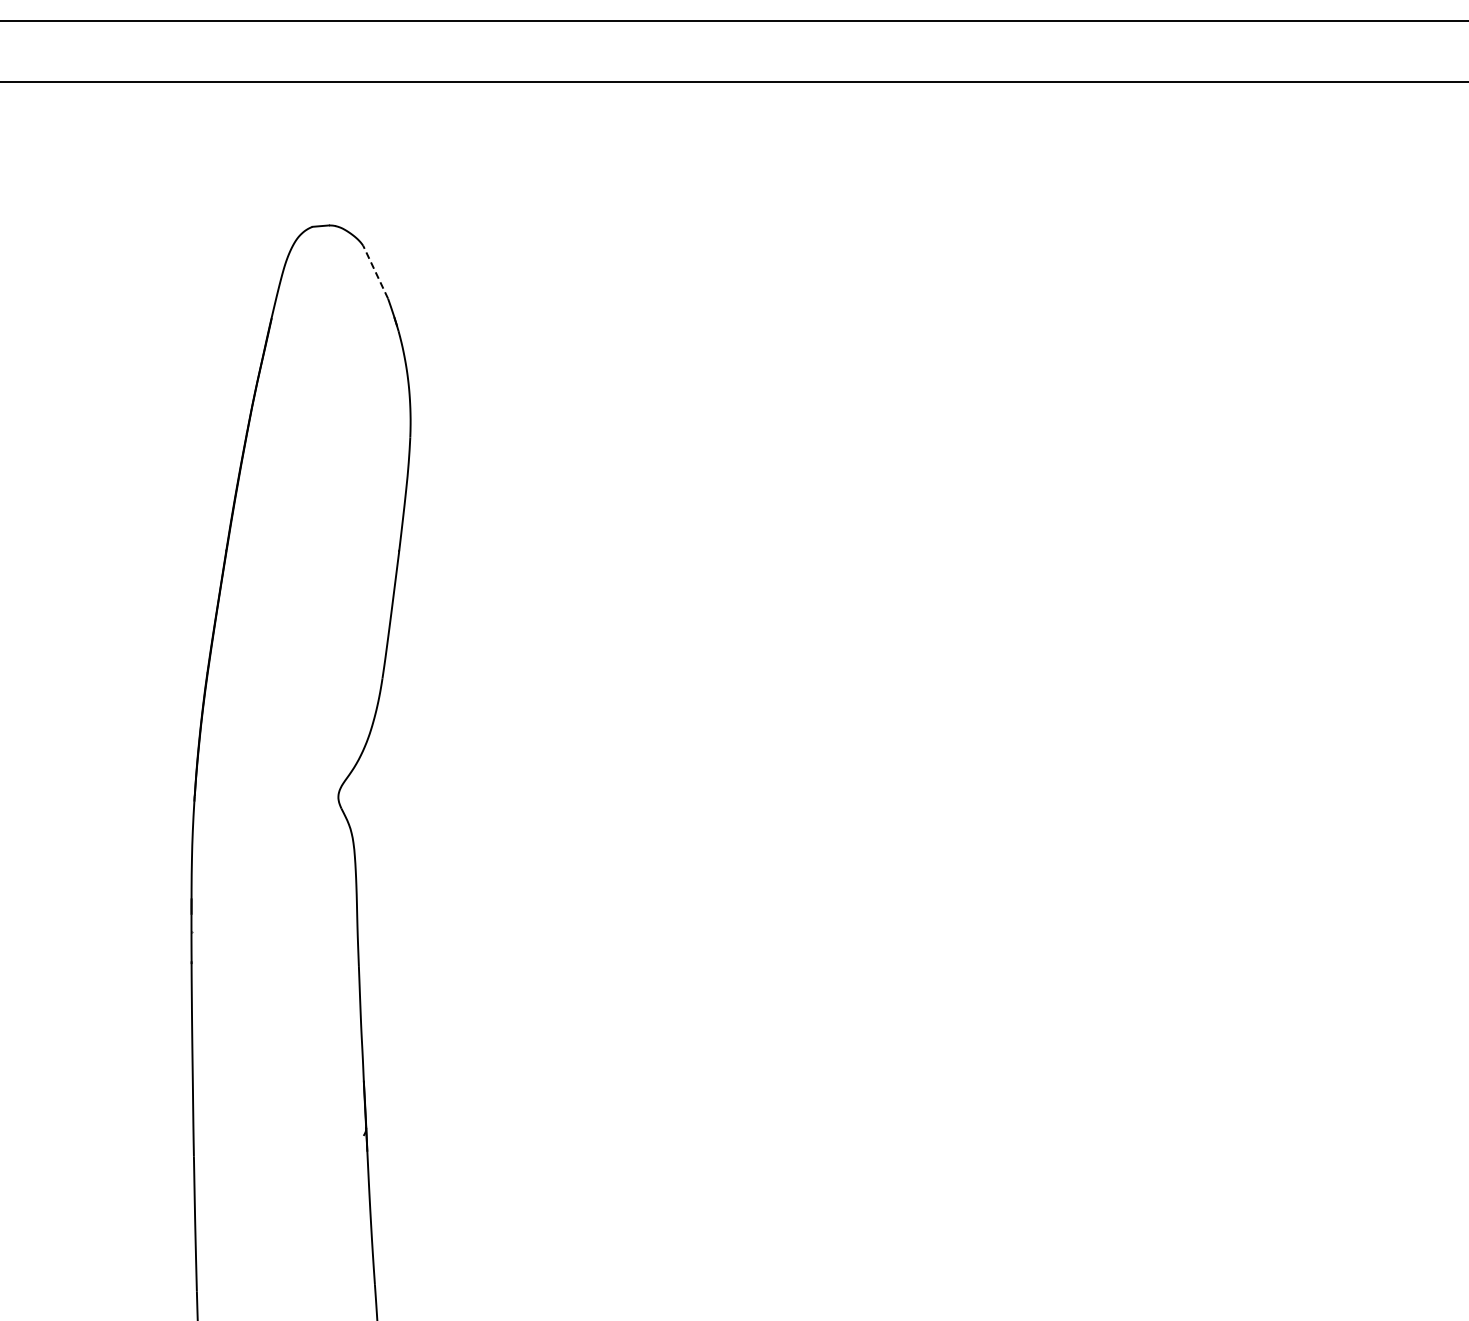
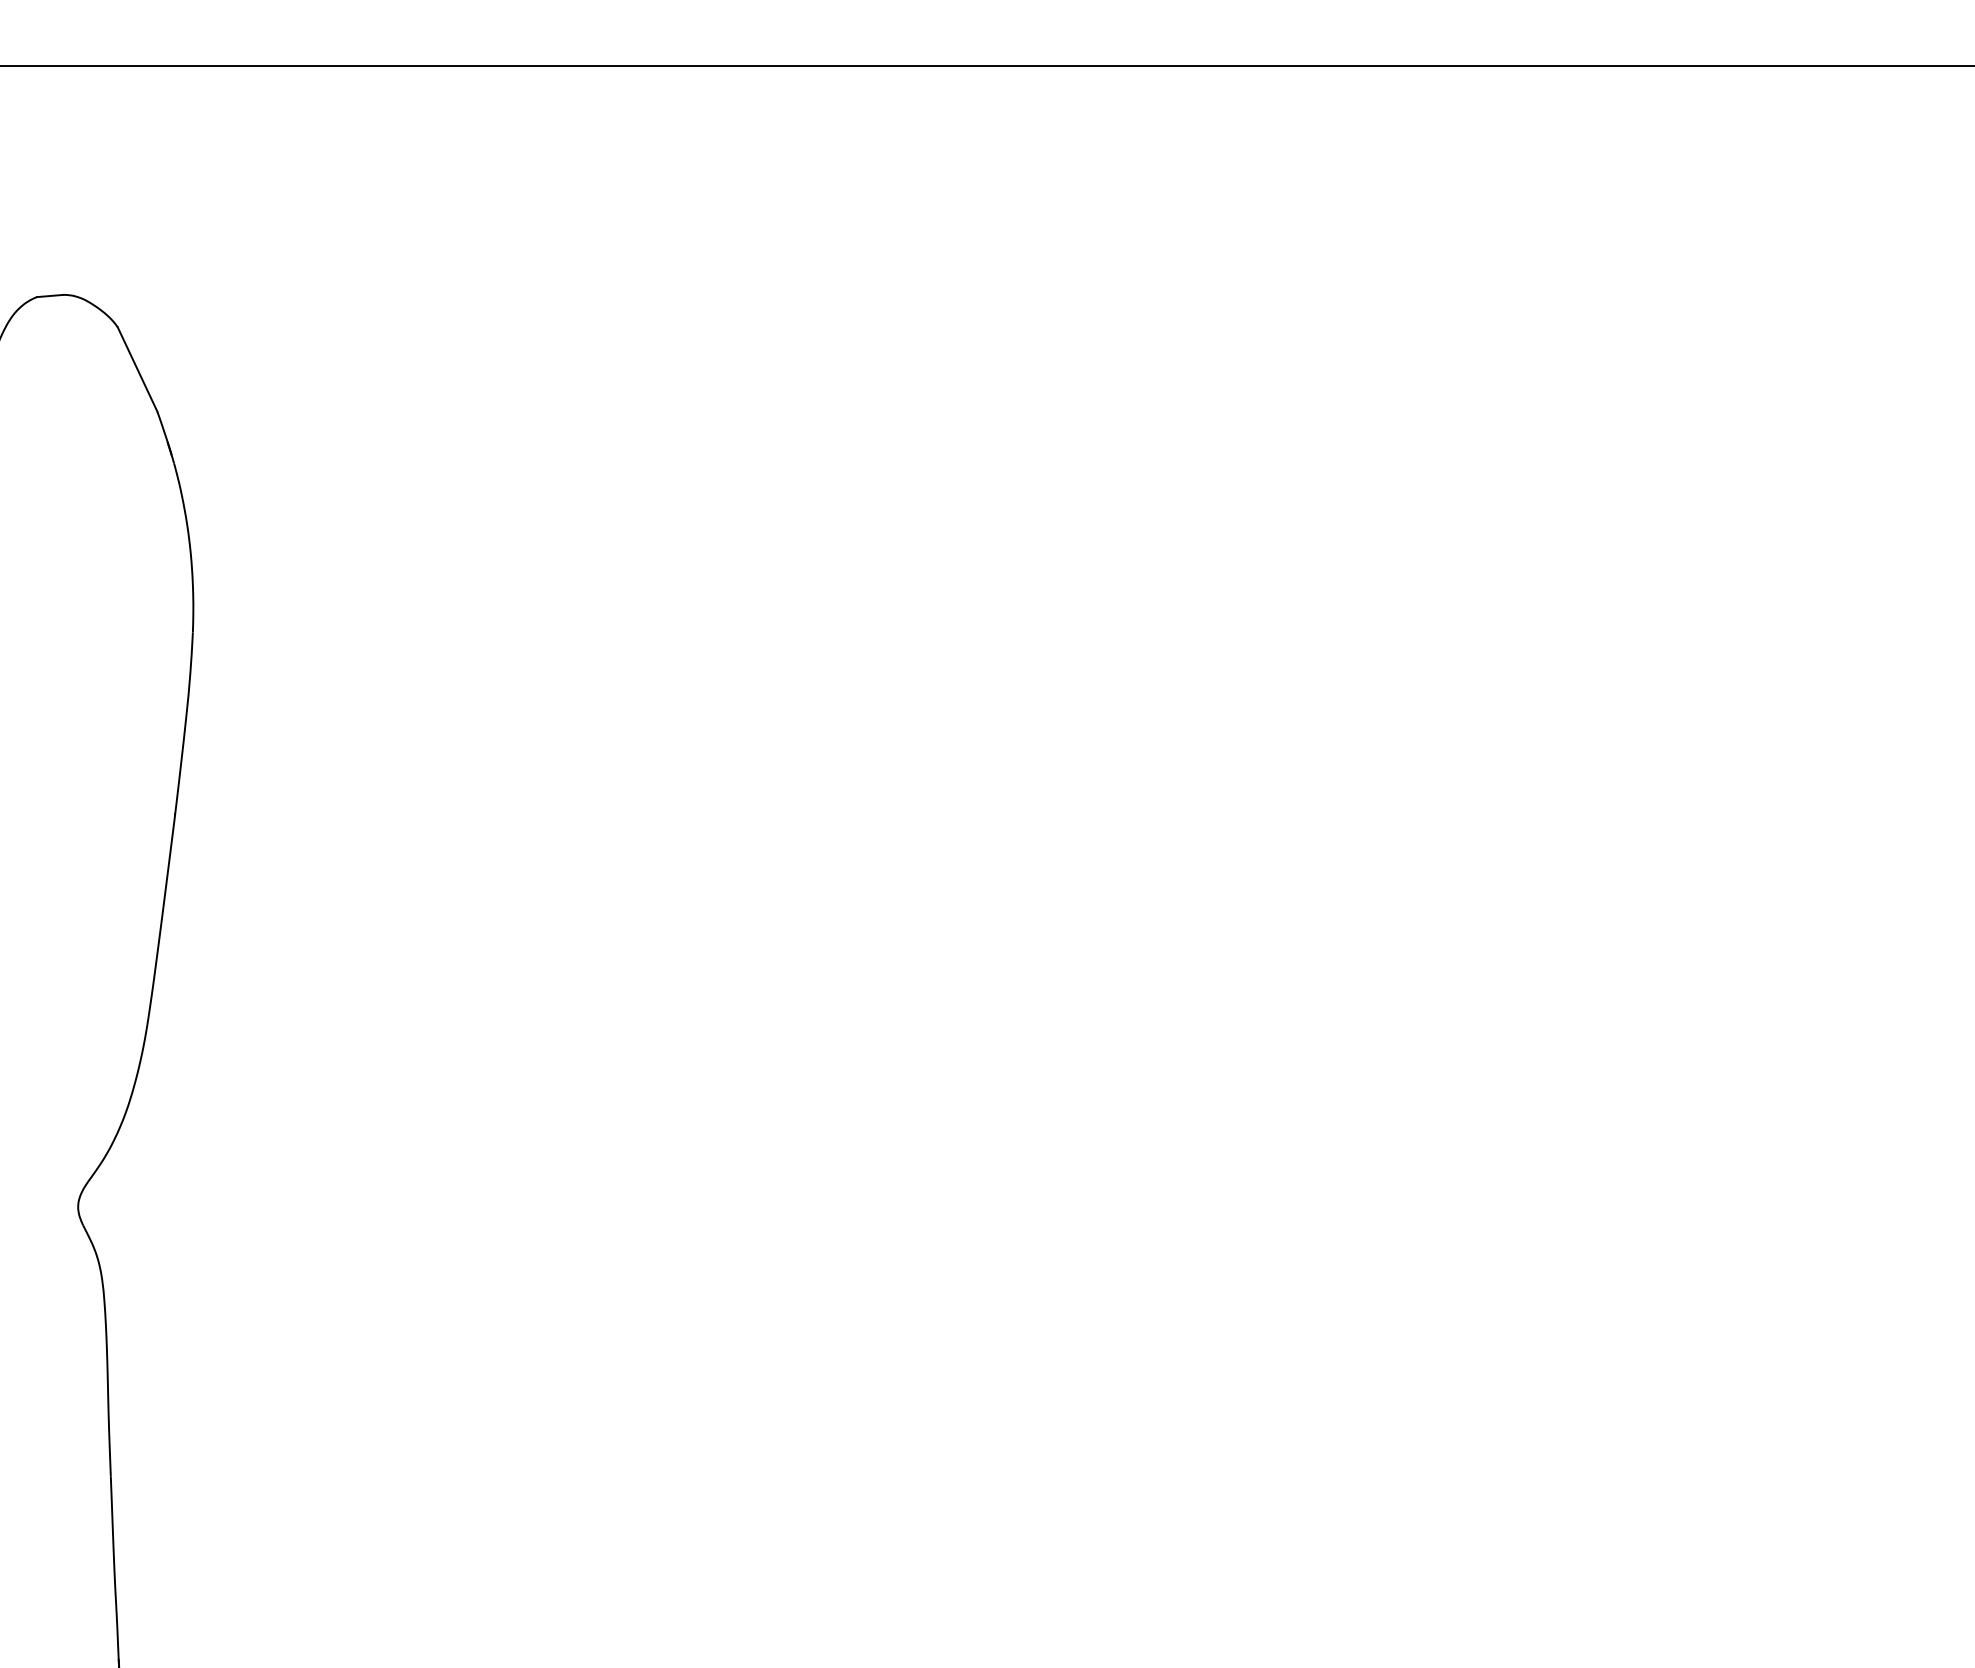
line: (375, 271) -> (137, 368), dashed -> solid

